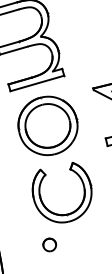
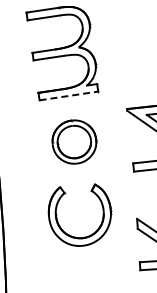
line: (36, 83) -> (68, 95), solid -> dashed
part: (48, 125) -> (74, 141), size x0.7
part: (48, 244) -> (58, 267), removed

